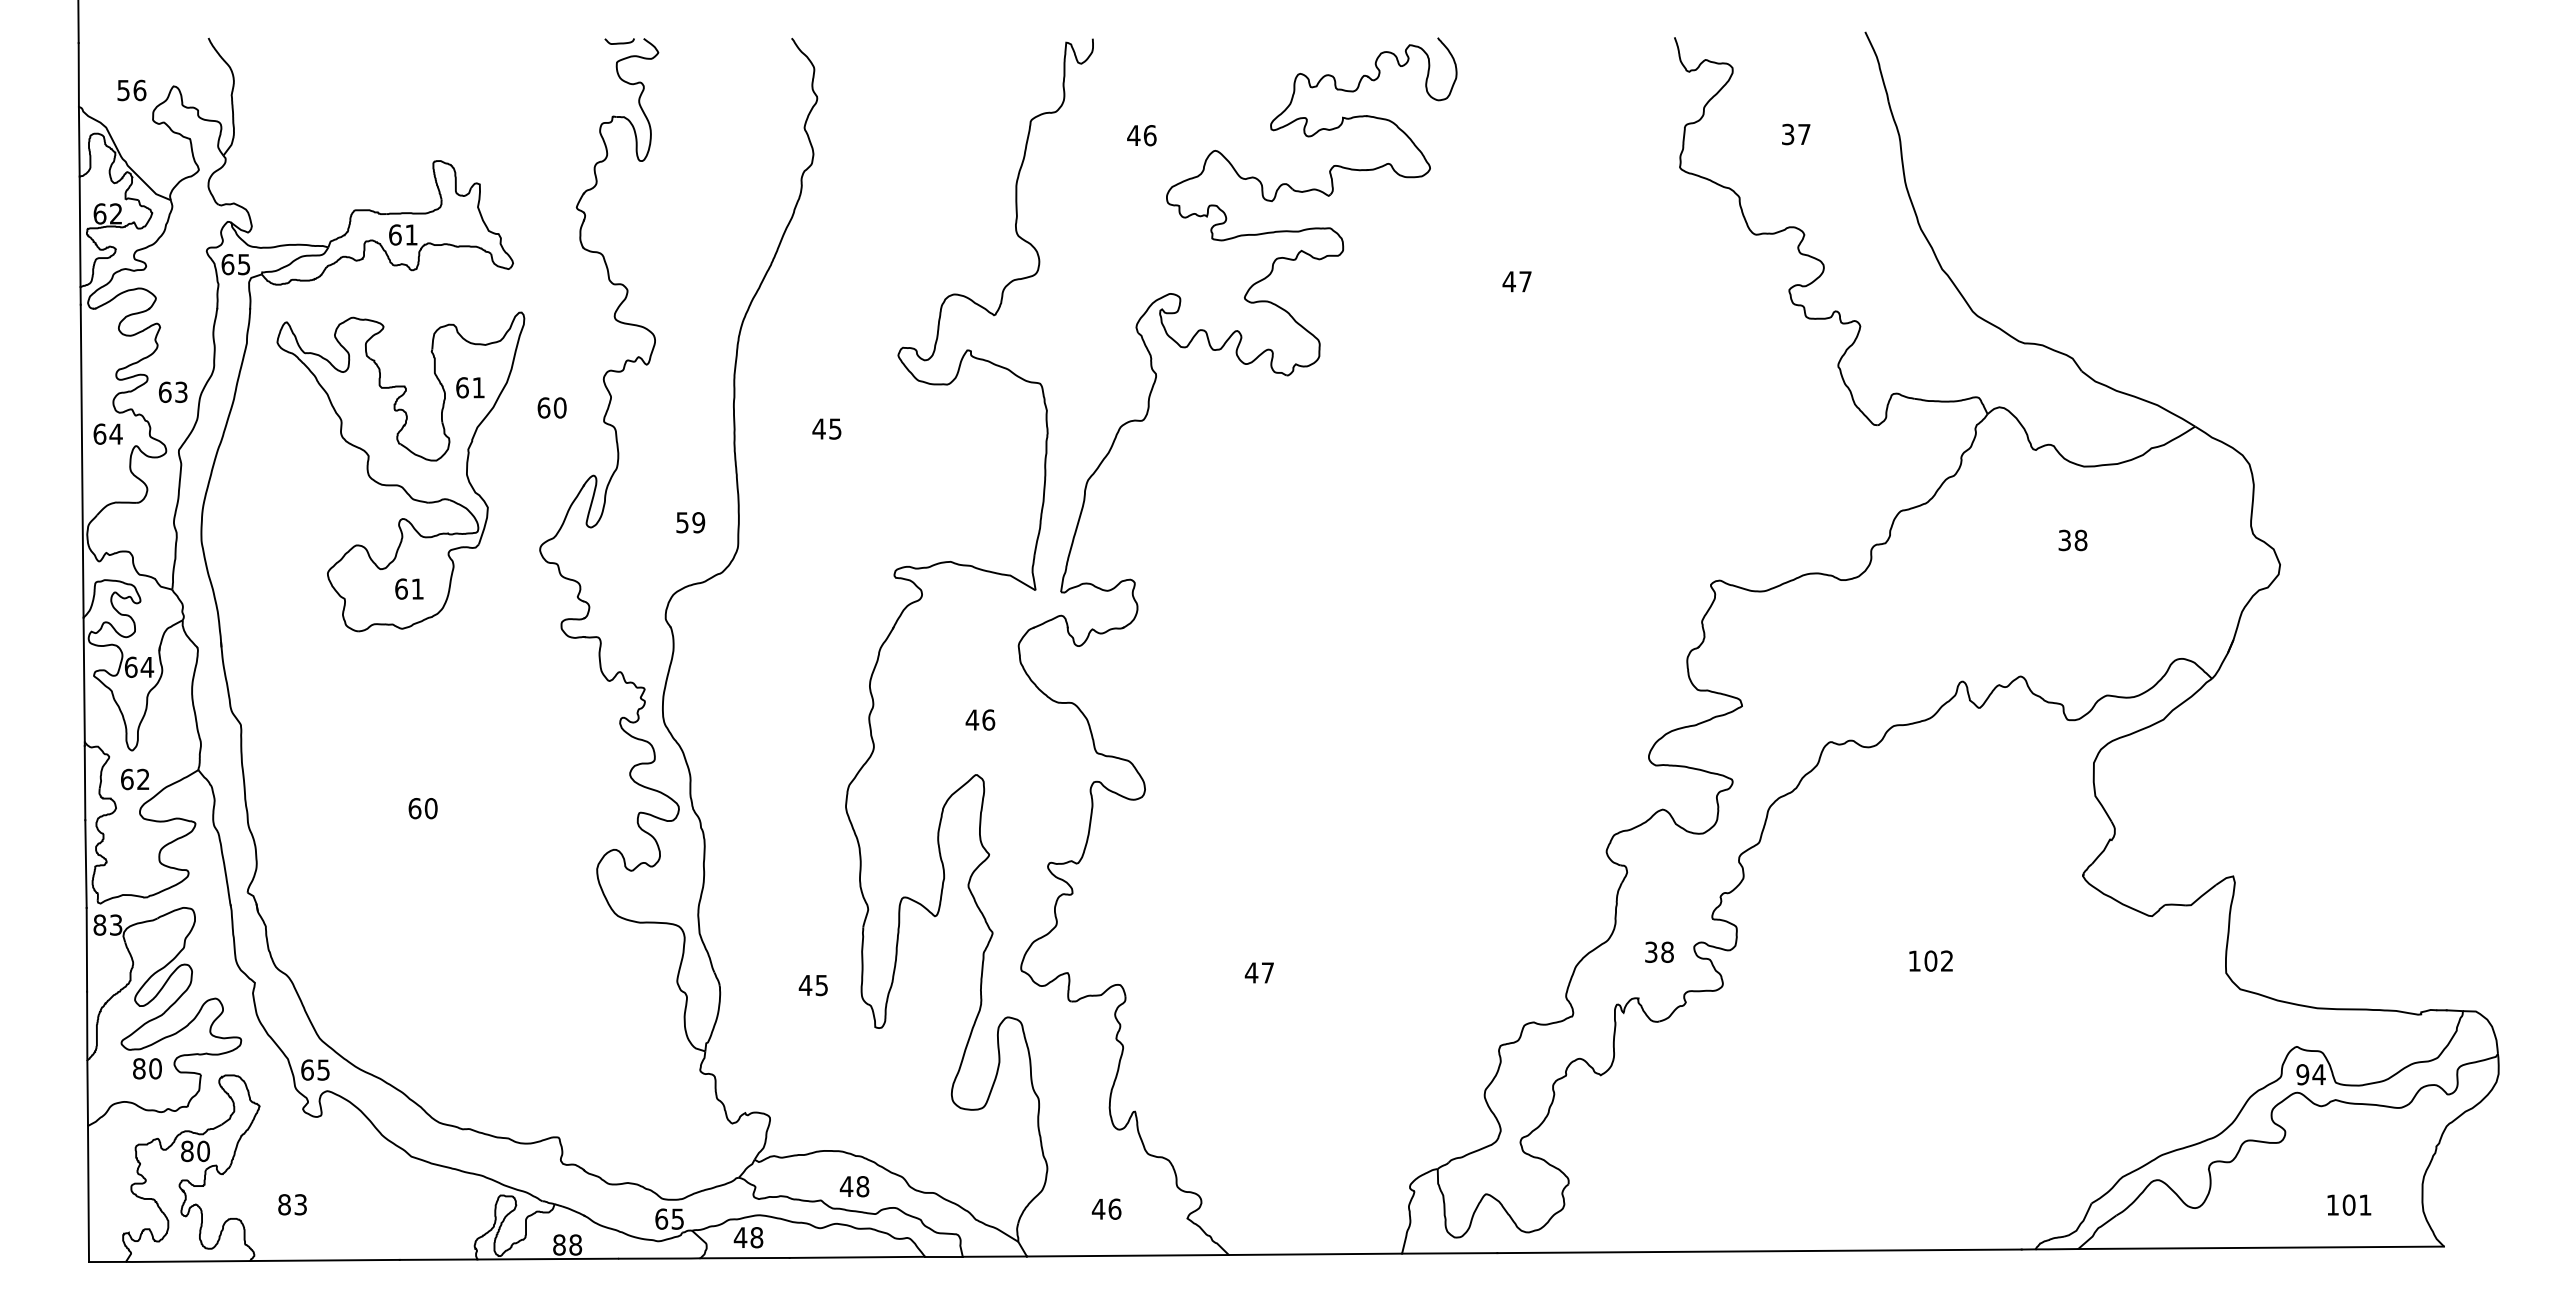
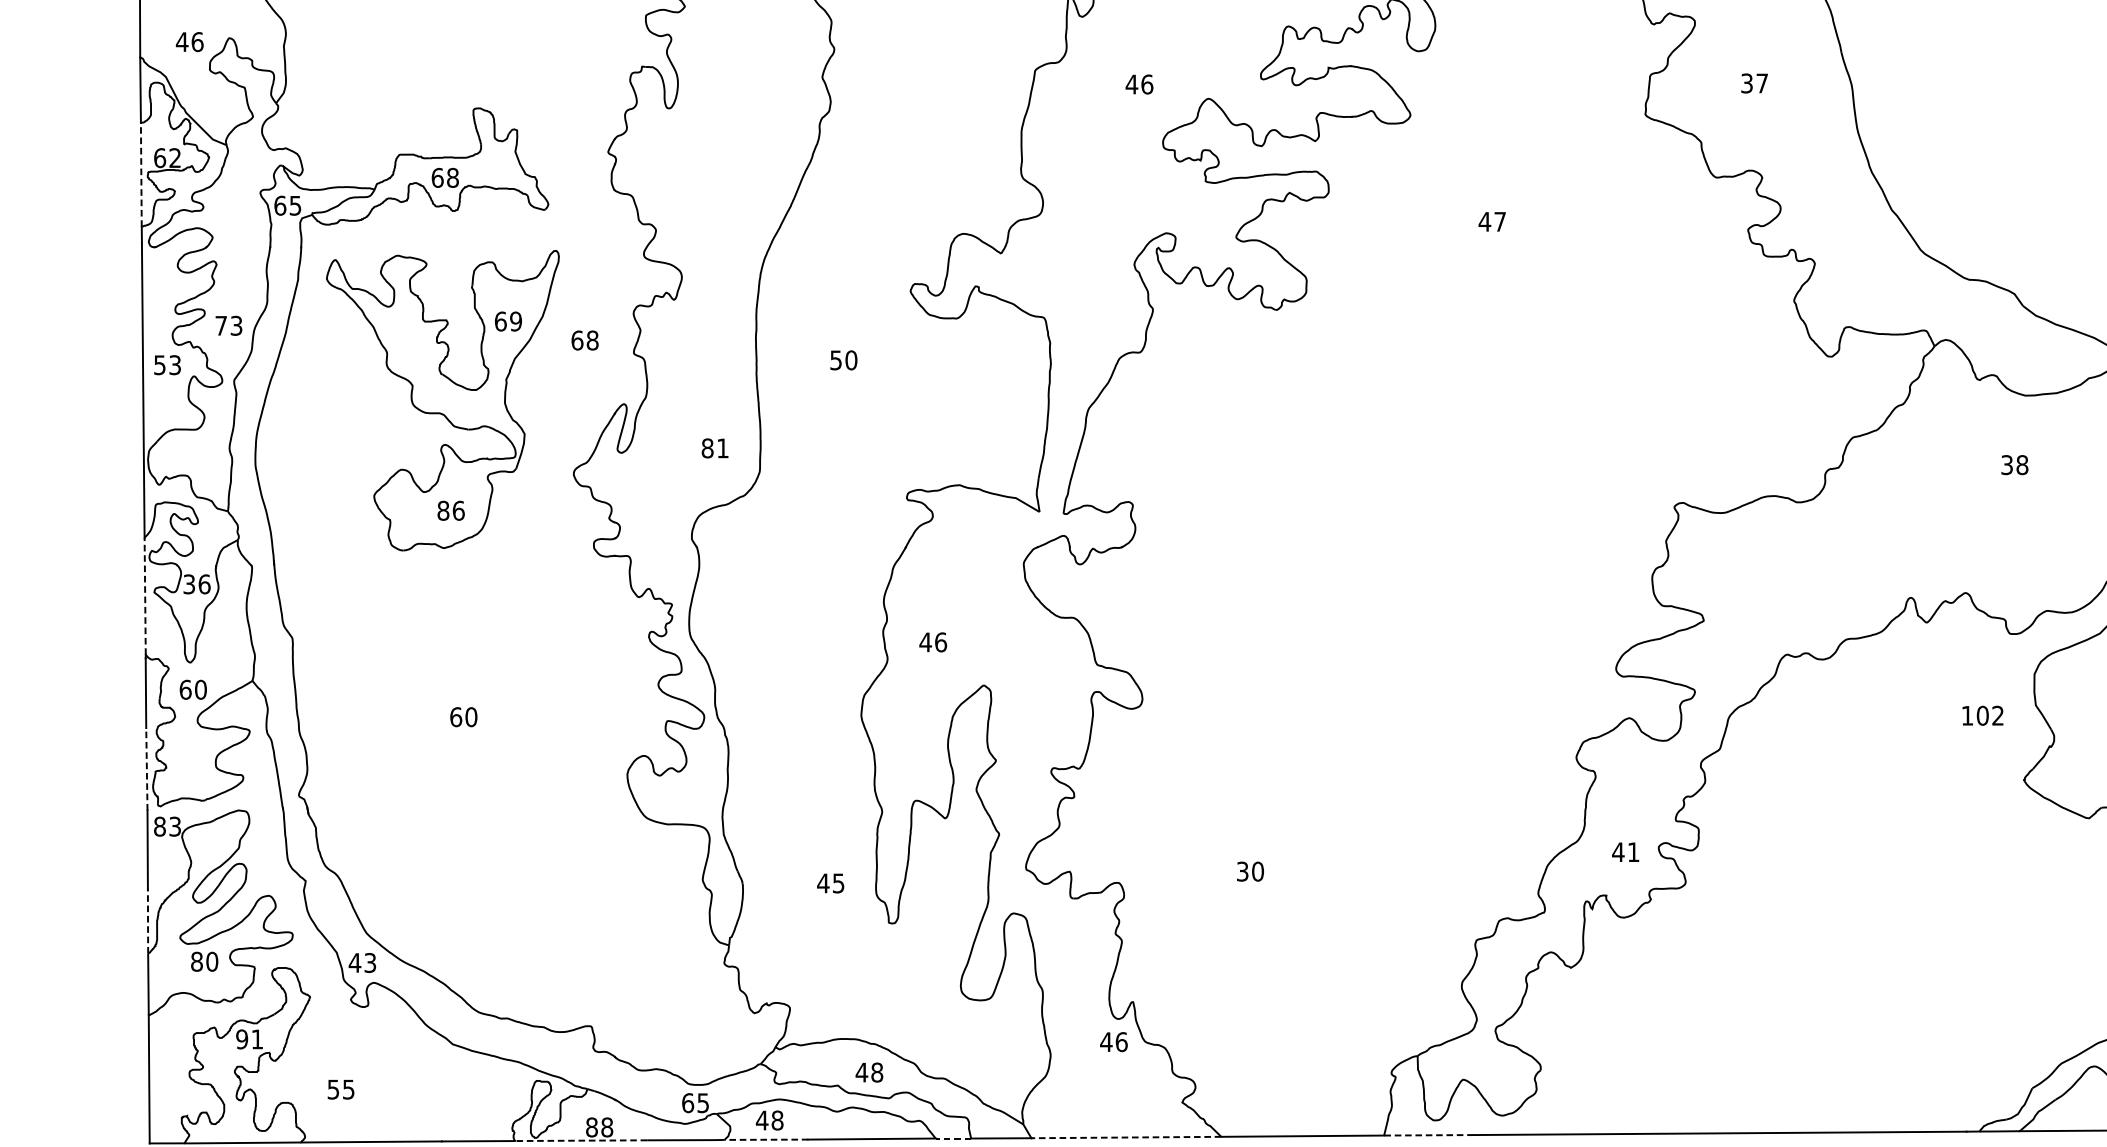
text: (123, 90) -> (182, 42), 56 -> 46
line: (80, 231) -> (141, 174), solid -> dashed
text: (411, 234) -> (452, 177), 61 -> 68
text: (478, 387) -> (515, 321), 61 -> 69
text: (164, 391) -> (220, 325), 63 -> 73
text: (559, 407) -> (592, 340), 60 -> 68
text: (826, 428) -> (843, 359), 45 -> 50
text: (107, 433) -> (167, 364), 64 -> 53
text: (690, 522) -> (715, 448), 59 -> 81
text: (409, 588) -> (450, 510), 61 -> 86
text: (139, 666) -> (197, 583), 64 -> 36
line: (84, 679) -> (145, 595), solid -> dashed
text: (980, 719) -> (933, 641), moved
text: (143, 779) -> (200, 689), 62 -> 60
line: (86, 864) -> (147, 769), solid -> dashed
text: (1658, 951) -> (1625, 851), 38 -> 41
text: (1930, 960) -> (1982, 715), moved
text: (1259, 972) -> (1250, 871), 47 -> 30
line: (87, 1025) -> (148, 921), solid -> dashed
text: (314, 1069) -> (361, 962), 65 -> 43
text: (194, 1151) -> (248, 1039), 80 -> 91
text: (292, 1204) -> (341, 1089), 83 -> 55
text: (1106, 1208) -> (1113, 1041), moved
line: (1449, 1253) -> (1428, 1135), solid -> dashed
line: (1127, 1255) -> (1125, 1137), solid -> dashed
line: (943, 1256) -> (953, 1138), solid -> dashed
line: (745, 1258) -> (766, 1140), solid -> dashed
line: (547, 1259) -> (580, 1141), solid -> dashed

